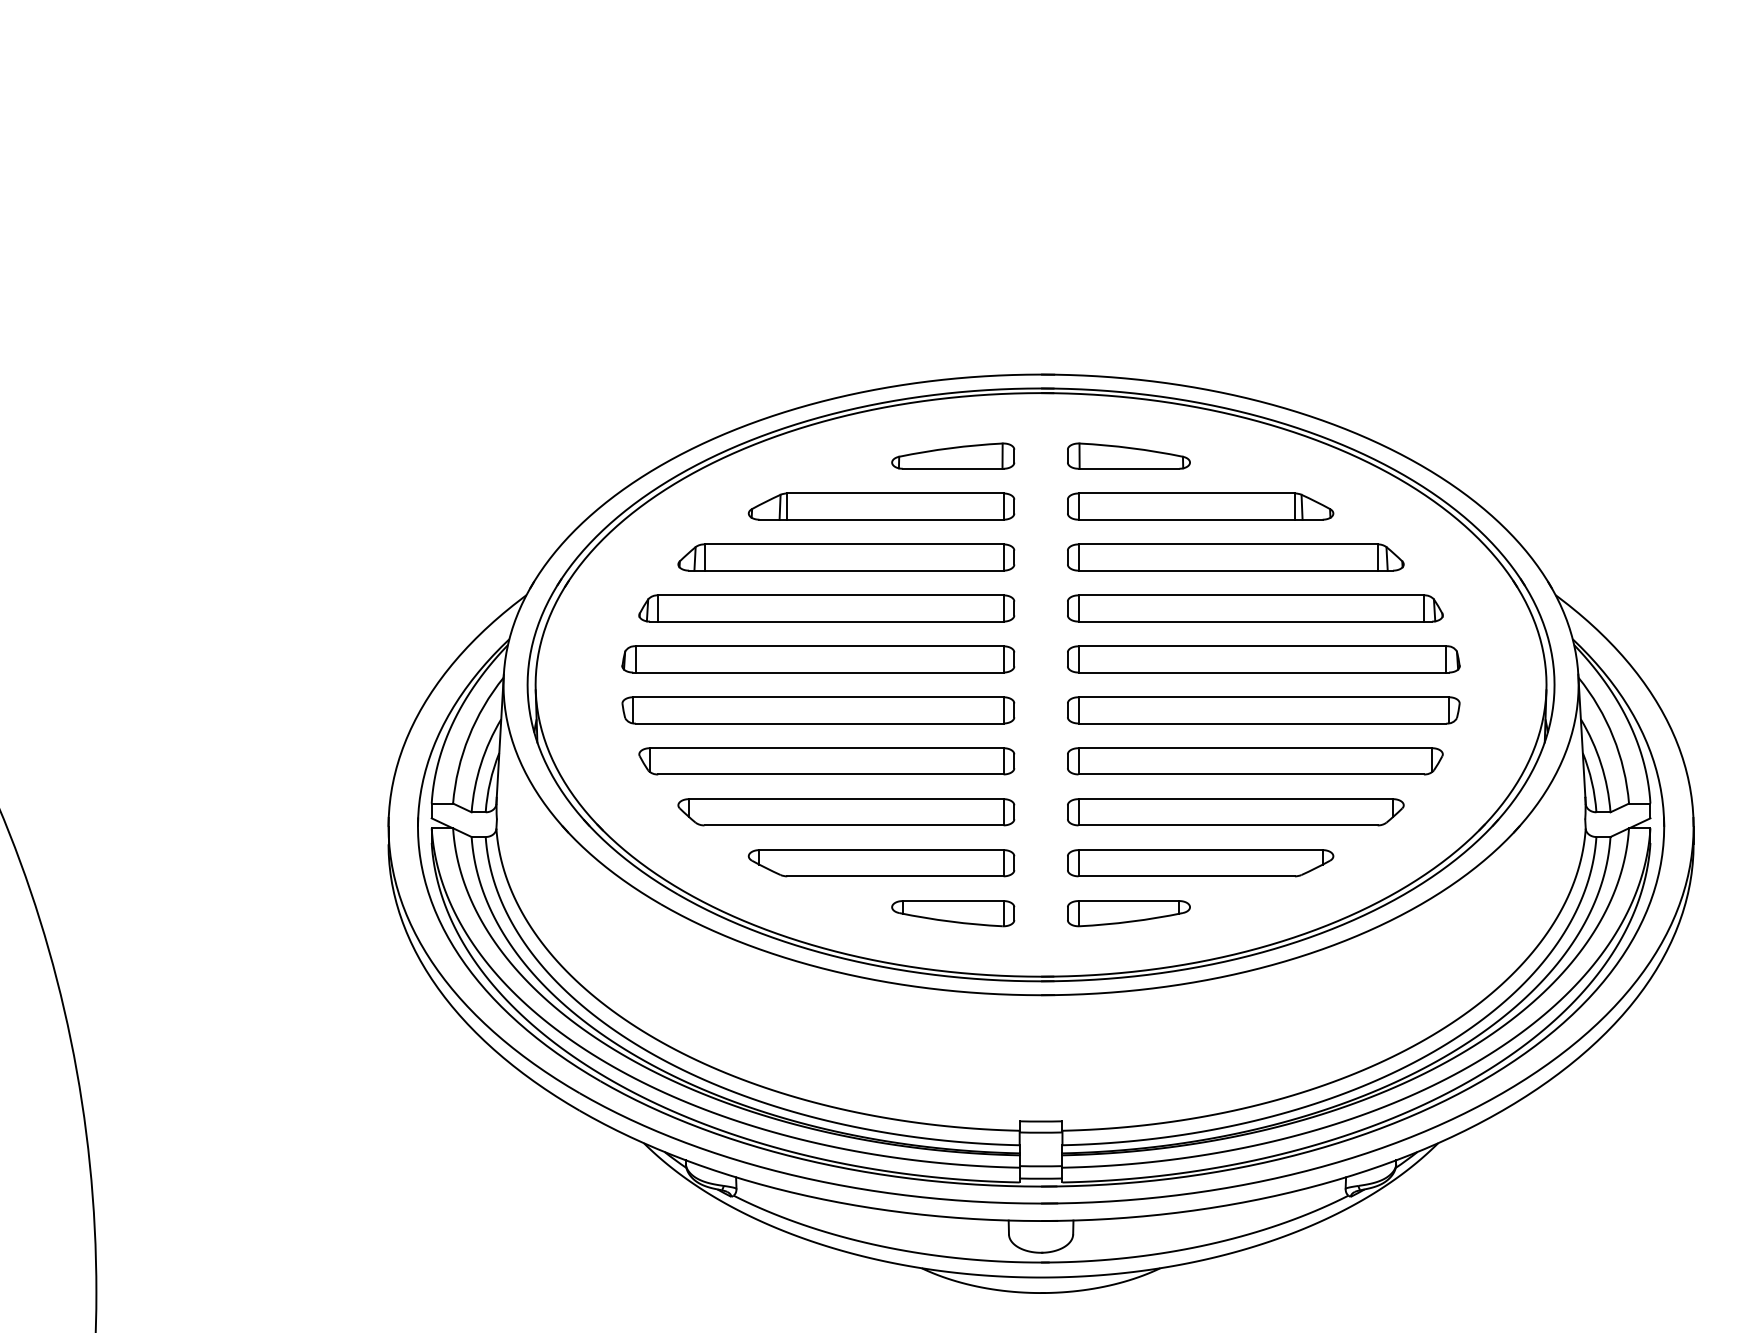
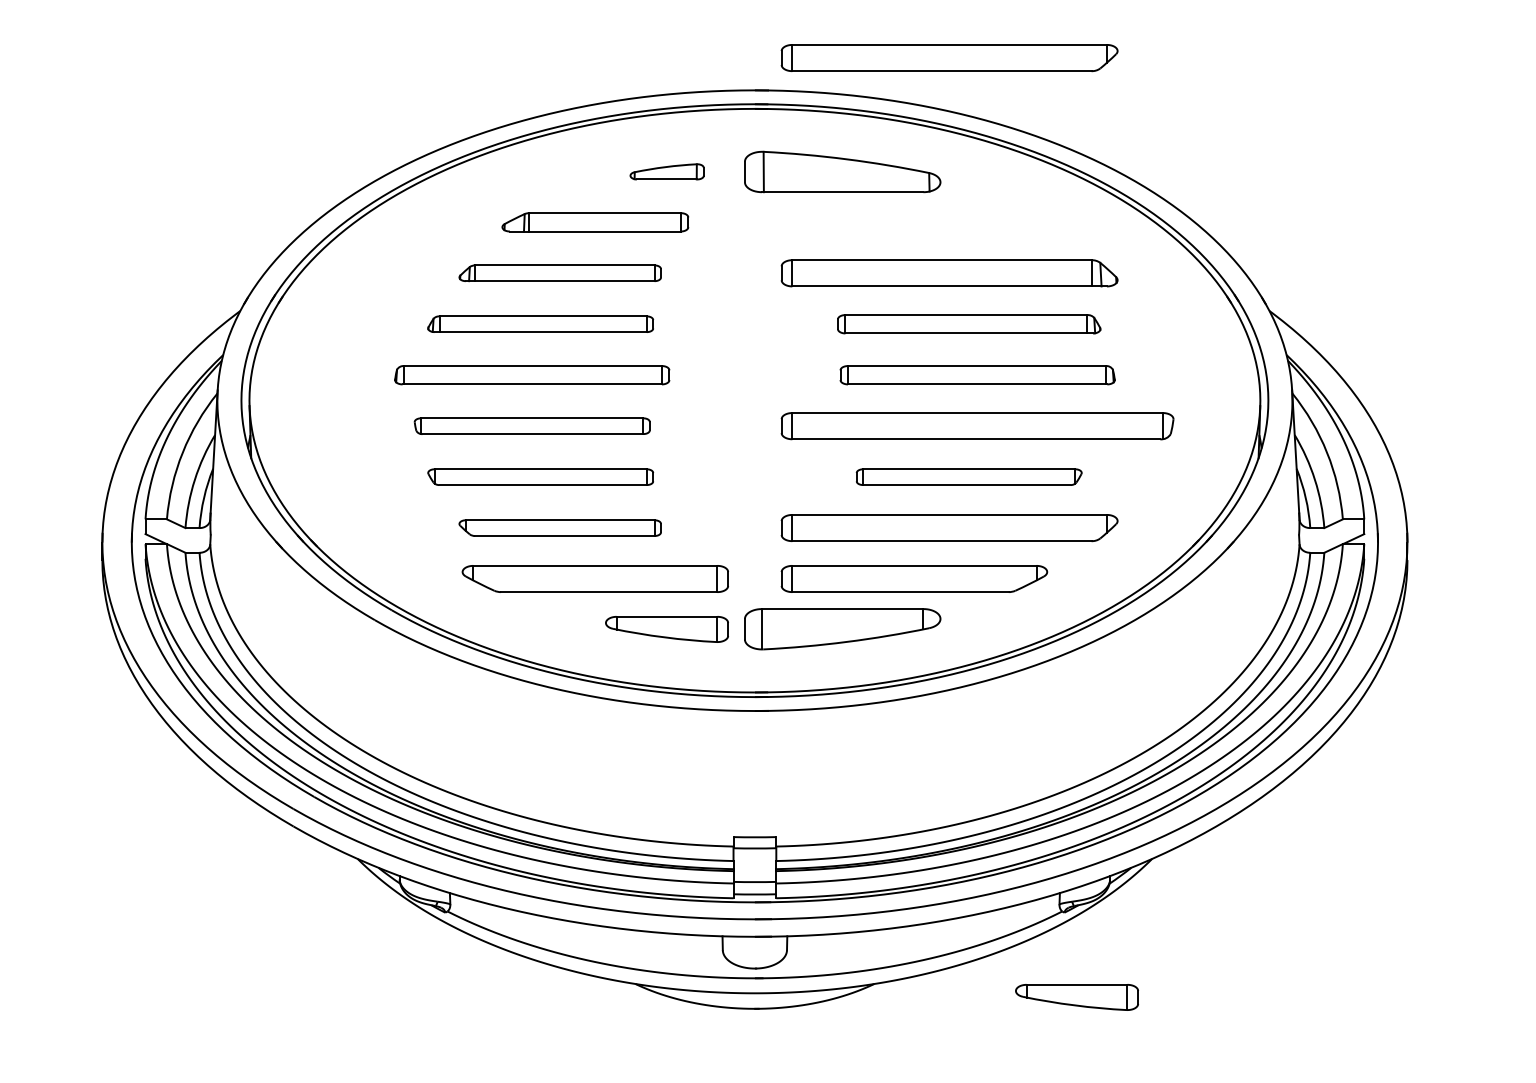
part: (1235, 342) -> (949, 58), added
part: (953, 455) -> (667, 171), size x0.6
part: (1128, 455) -> (842, 171), size x1.6
part: (881, 506) -> (595, 222), size x0.7
part: (1200, 506) -> (914, 222), removed
part: (846, 557) -> (560, 273), size x0.6
part: (826, 608) -> (540, 324), size x0.6
part: (1255, 608) -> (969, 324), size x0.7
part: (818, 659) -> (532, 375), size x0.7
part: (1263, 659) -> (977, 375), size x0.7
part: (818, 710) -> (532, 426), size x0.6
part: (826, 761) -> (540, 477), size x0.6
part: (1255, 761) -> (969, 477), size x0.6
part: (846, 812) -> (560, 528), size x0.6
part: (1128, 913) -> (842, 629), size x1.6
part: (1363, 1281) -> (1077, 997), added

